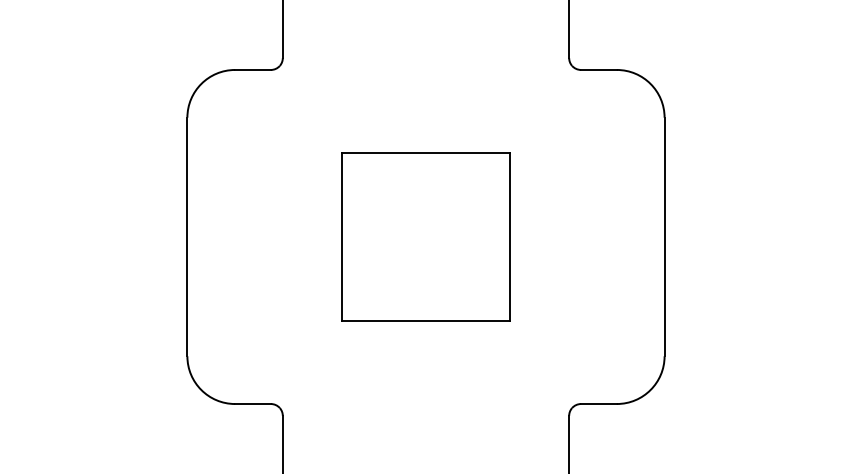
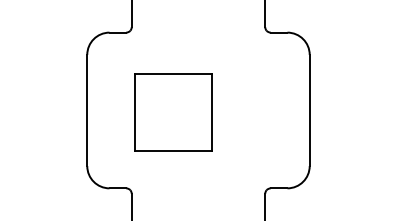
part: (426, 237) -> (173, 112), moved

